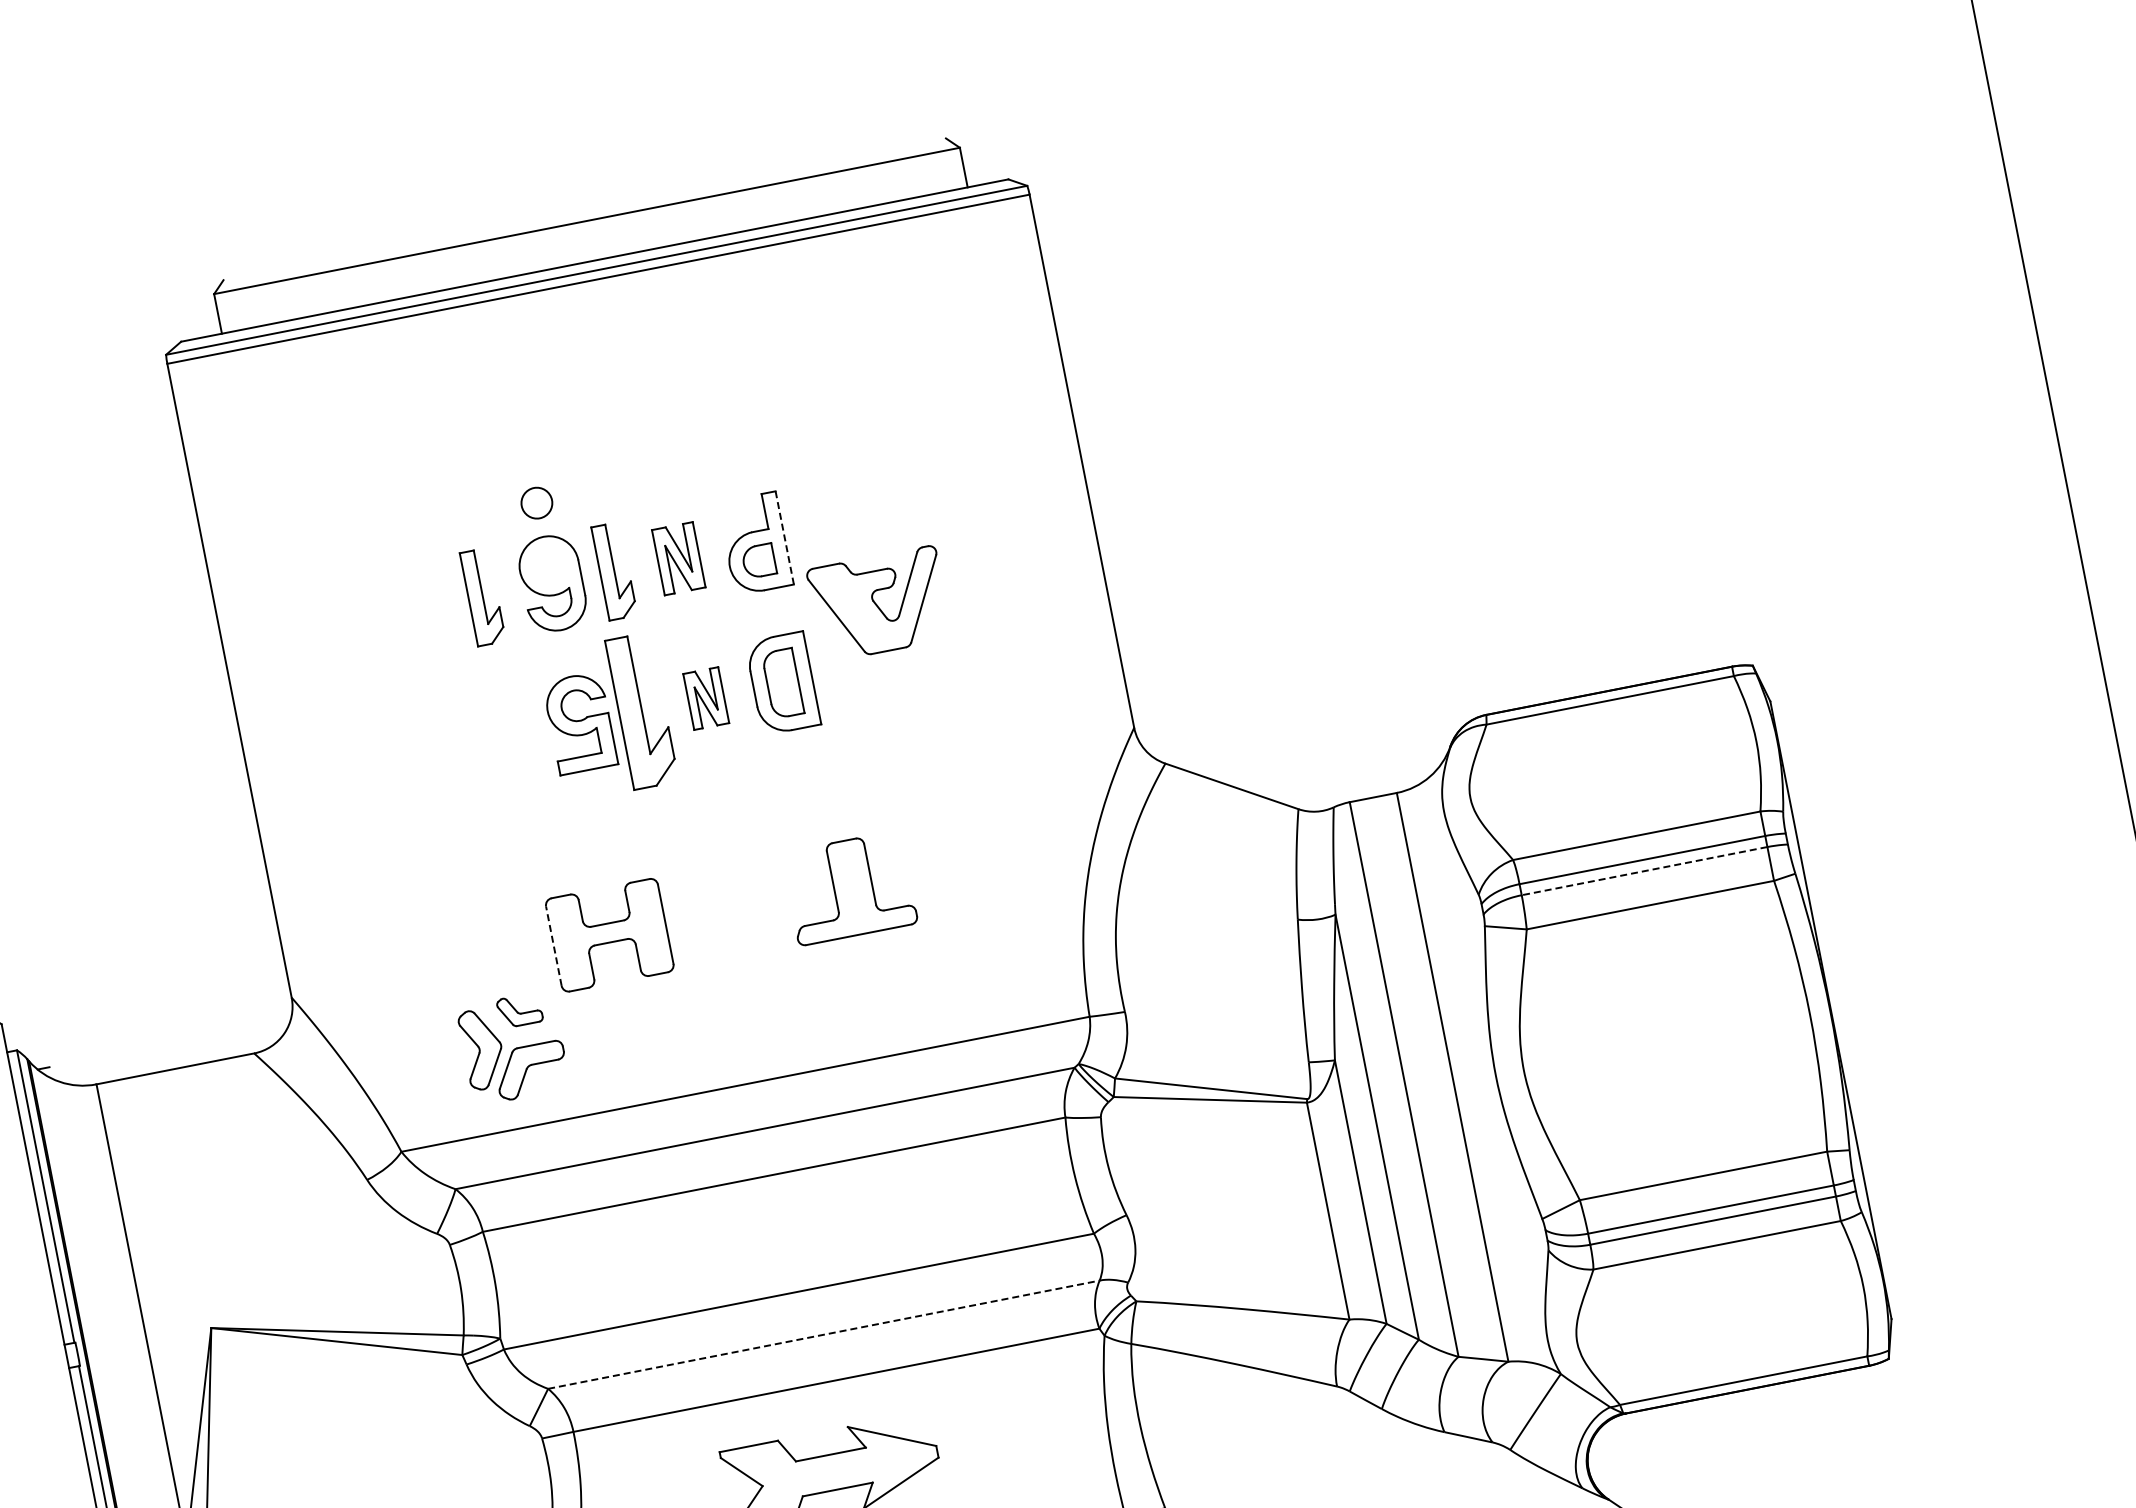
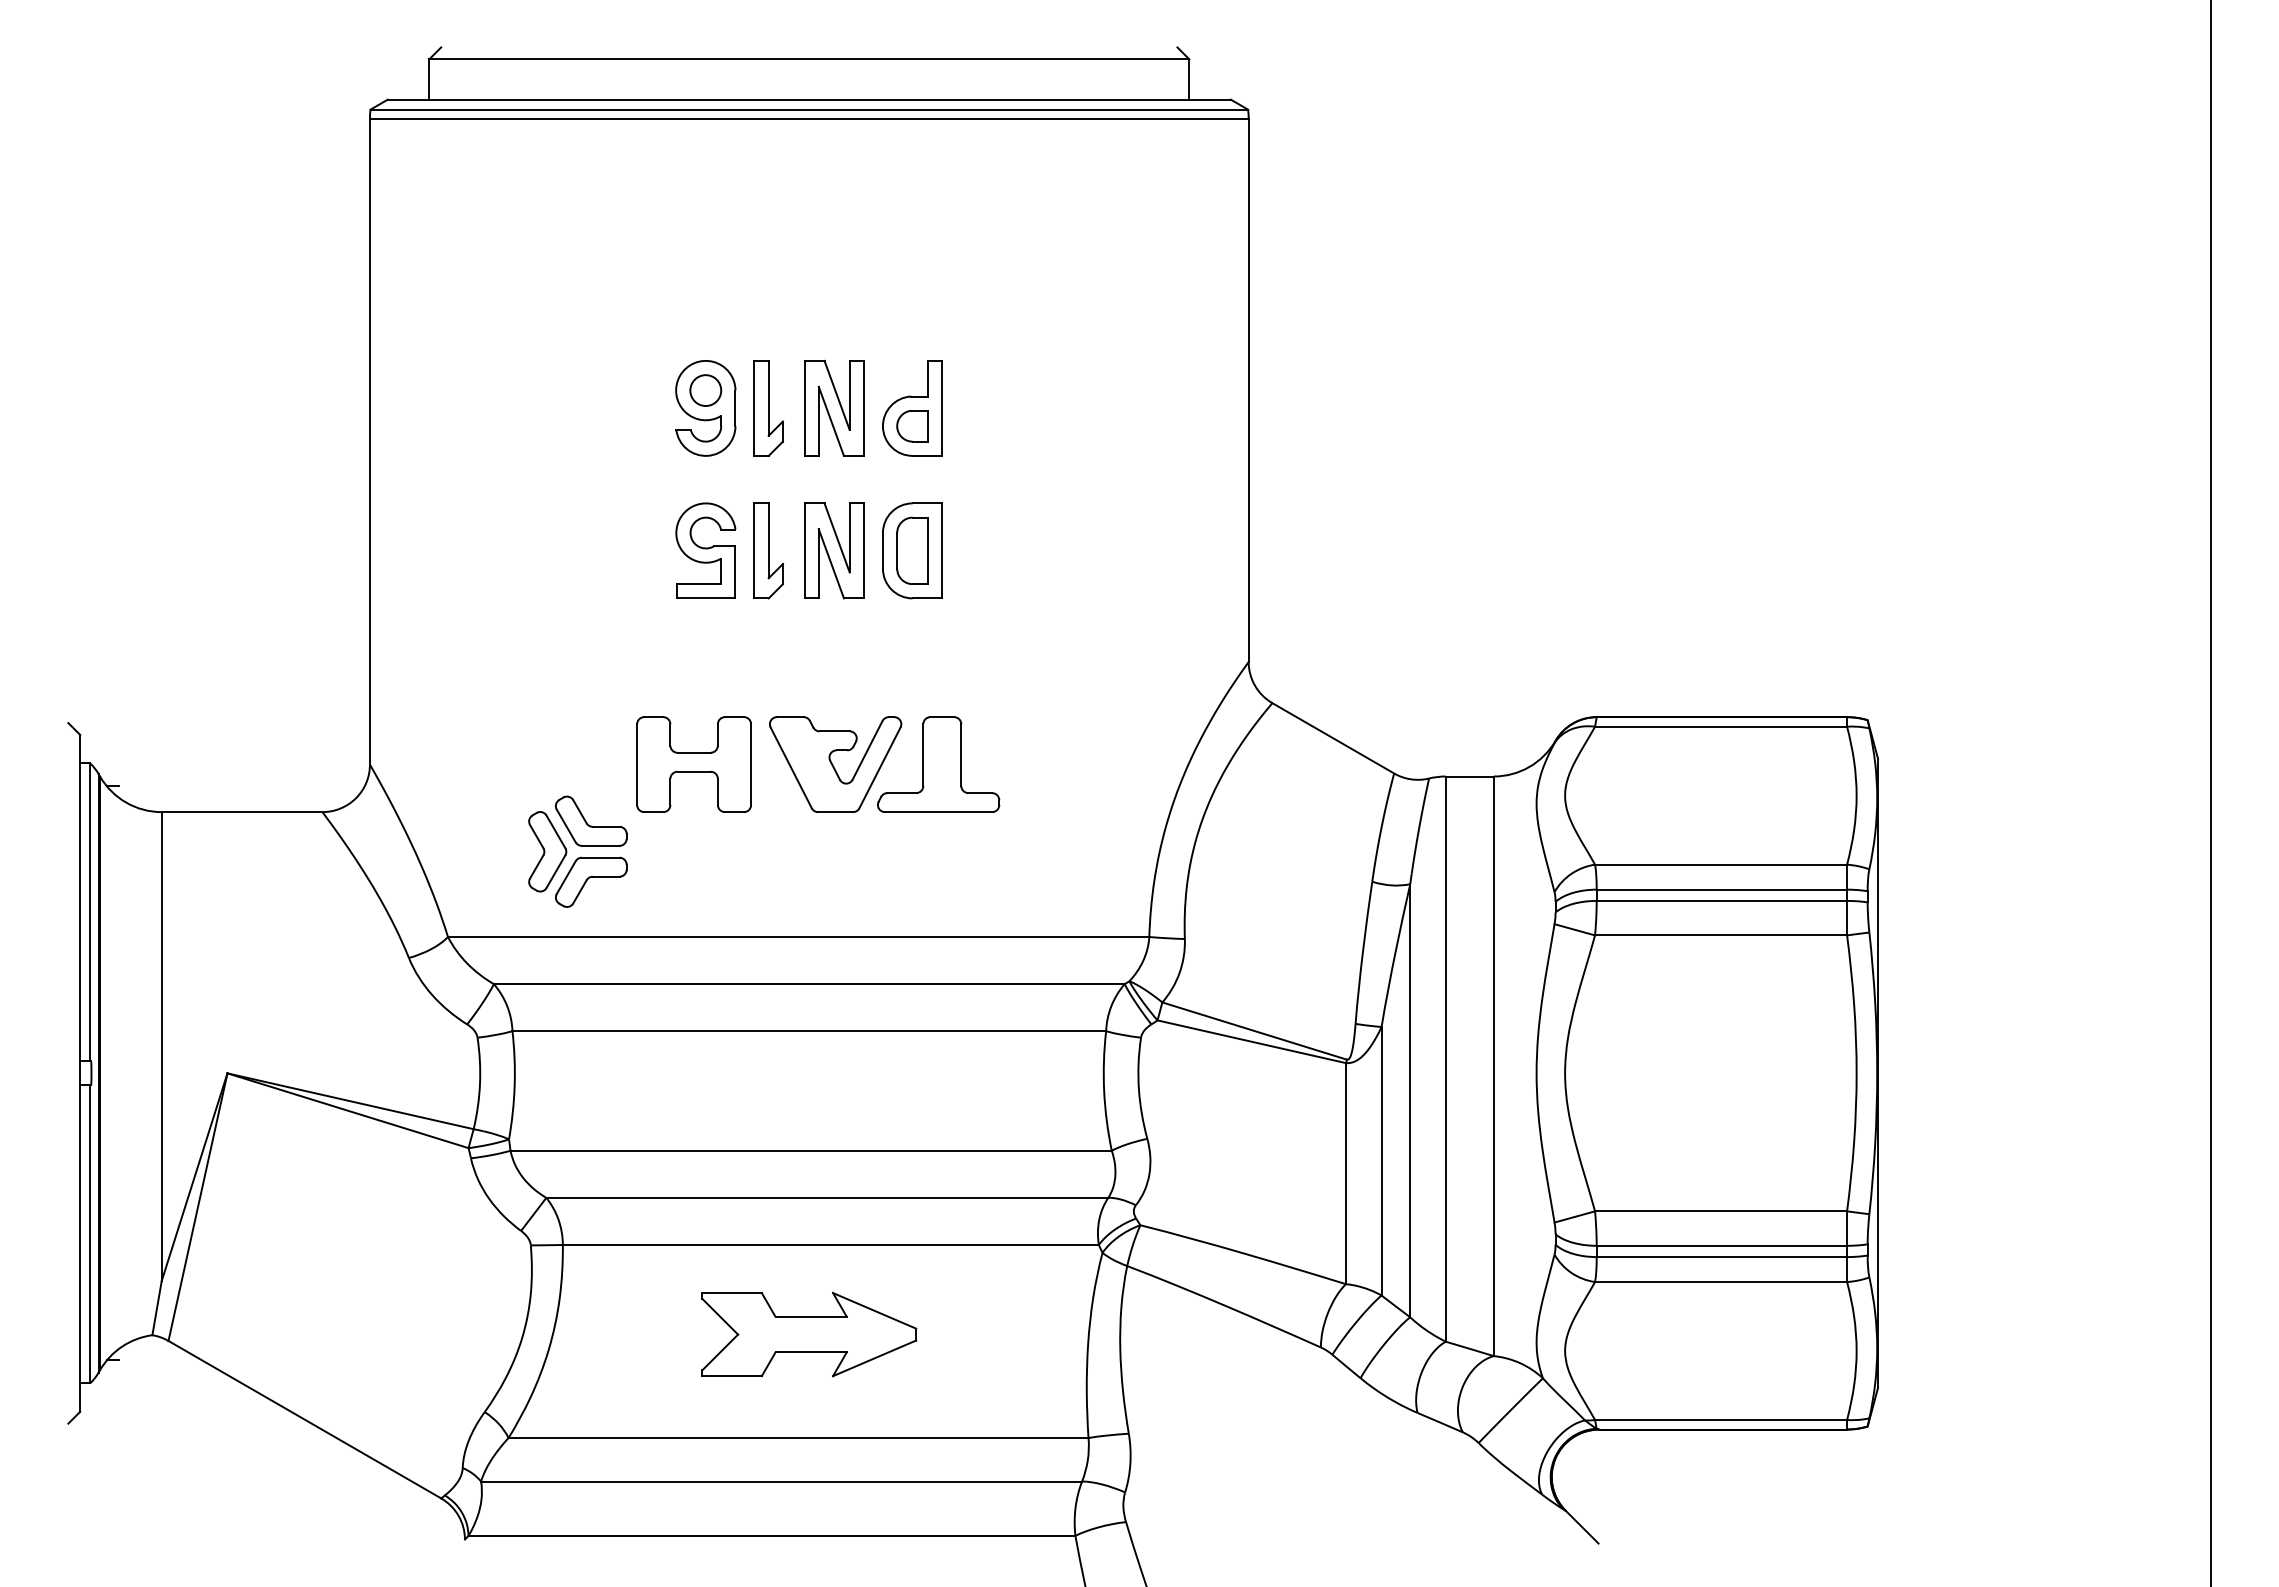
circle: (536, 503) -> (705, 390), moved
line: (784, 536) -> (942, 407), dashed -> solid
part: (678, 558) -> (834, 408), size x1.43
part: (482, 597) -> (634, 408), removed
part: (879, 604) -> (835, 764), moved
part: (706, 698) -> (834, 550), size x1.67
part: (641, 710) -> (768, 550), size x0.62
line: (1644, 870) -> (1721, 900), dashed -> solid
line: (554, 946) -> (637, 764), dashed -> solid
part: (519, 1009) -> (591, 820), size x1.67
line: (824, 1334) -> (827, 1197), dashed -> solid

